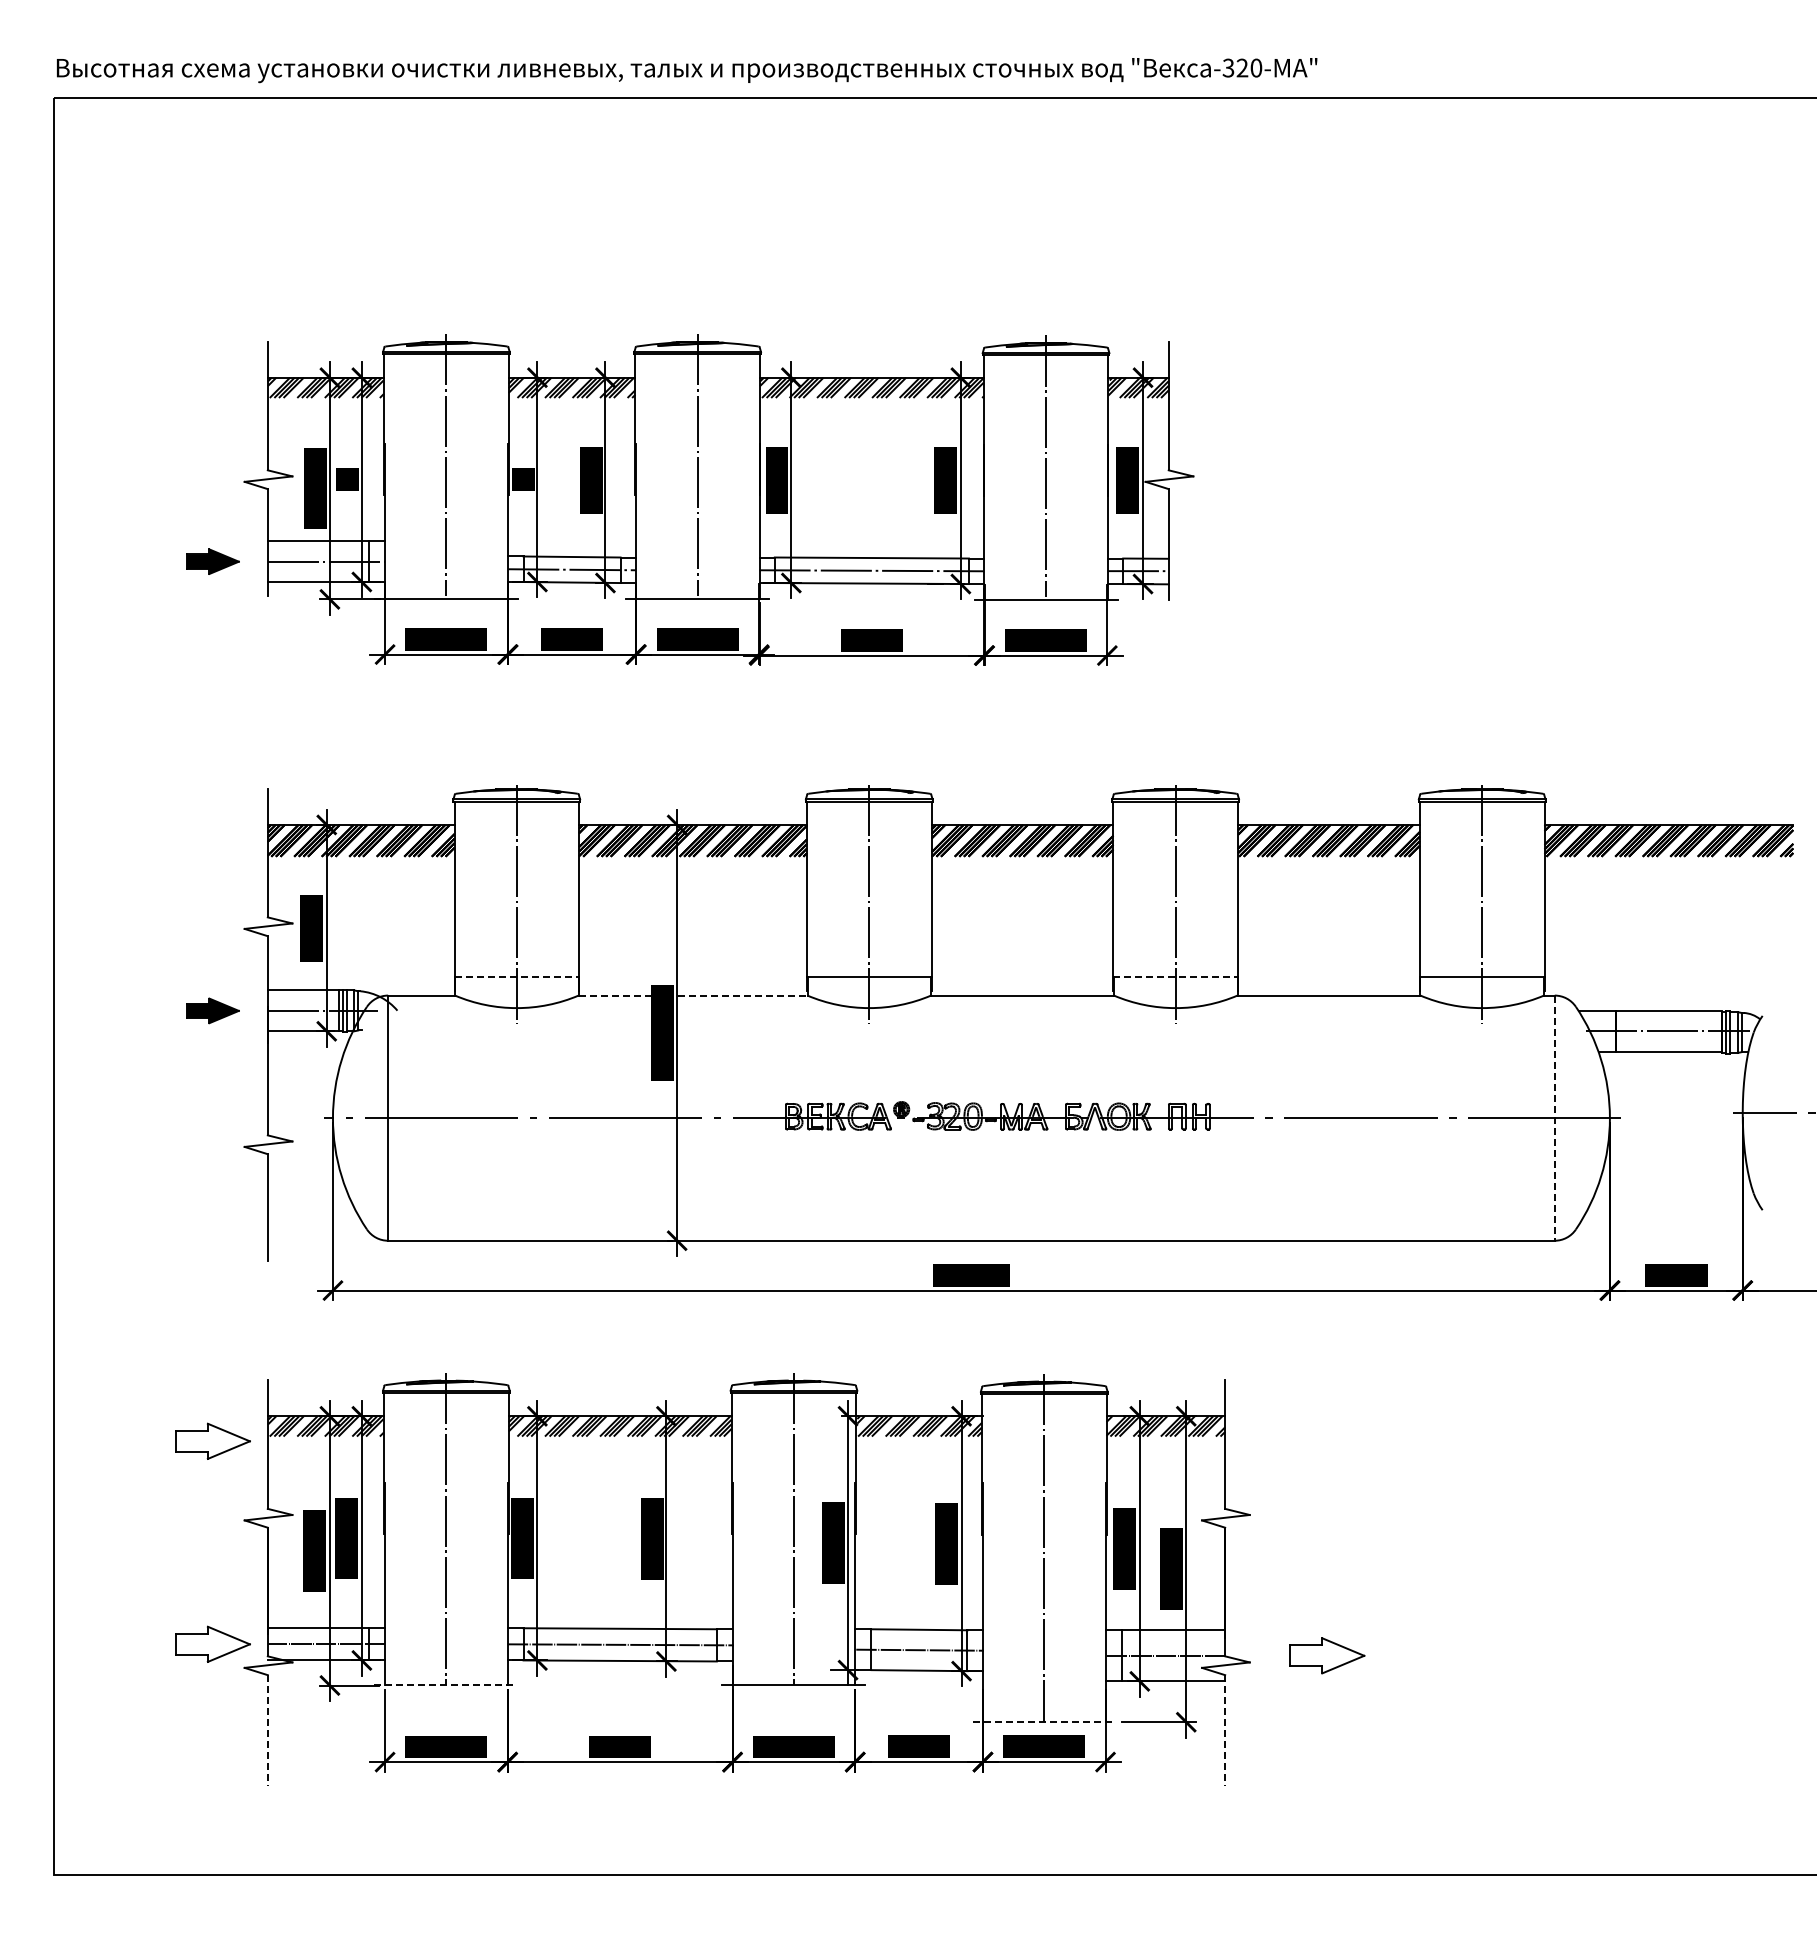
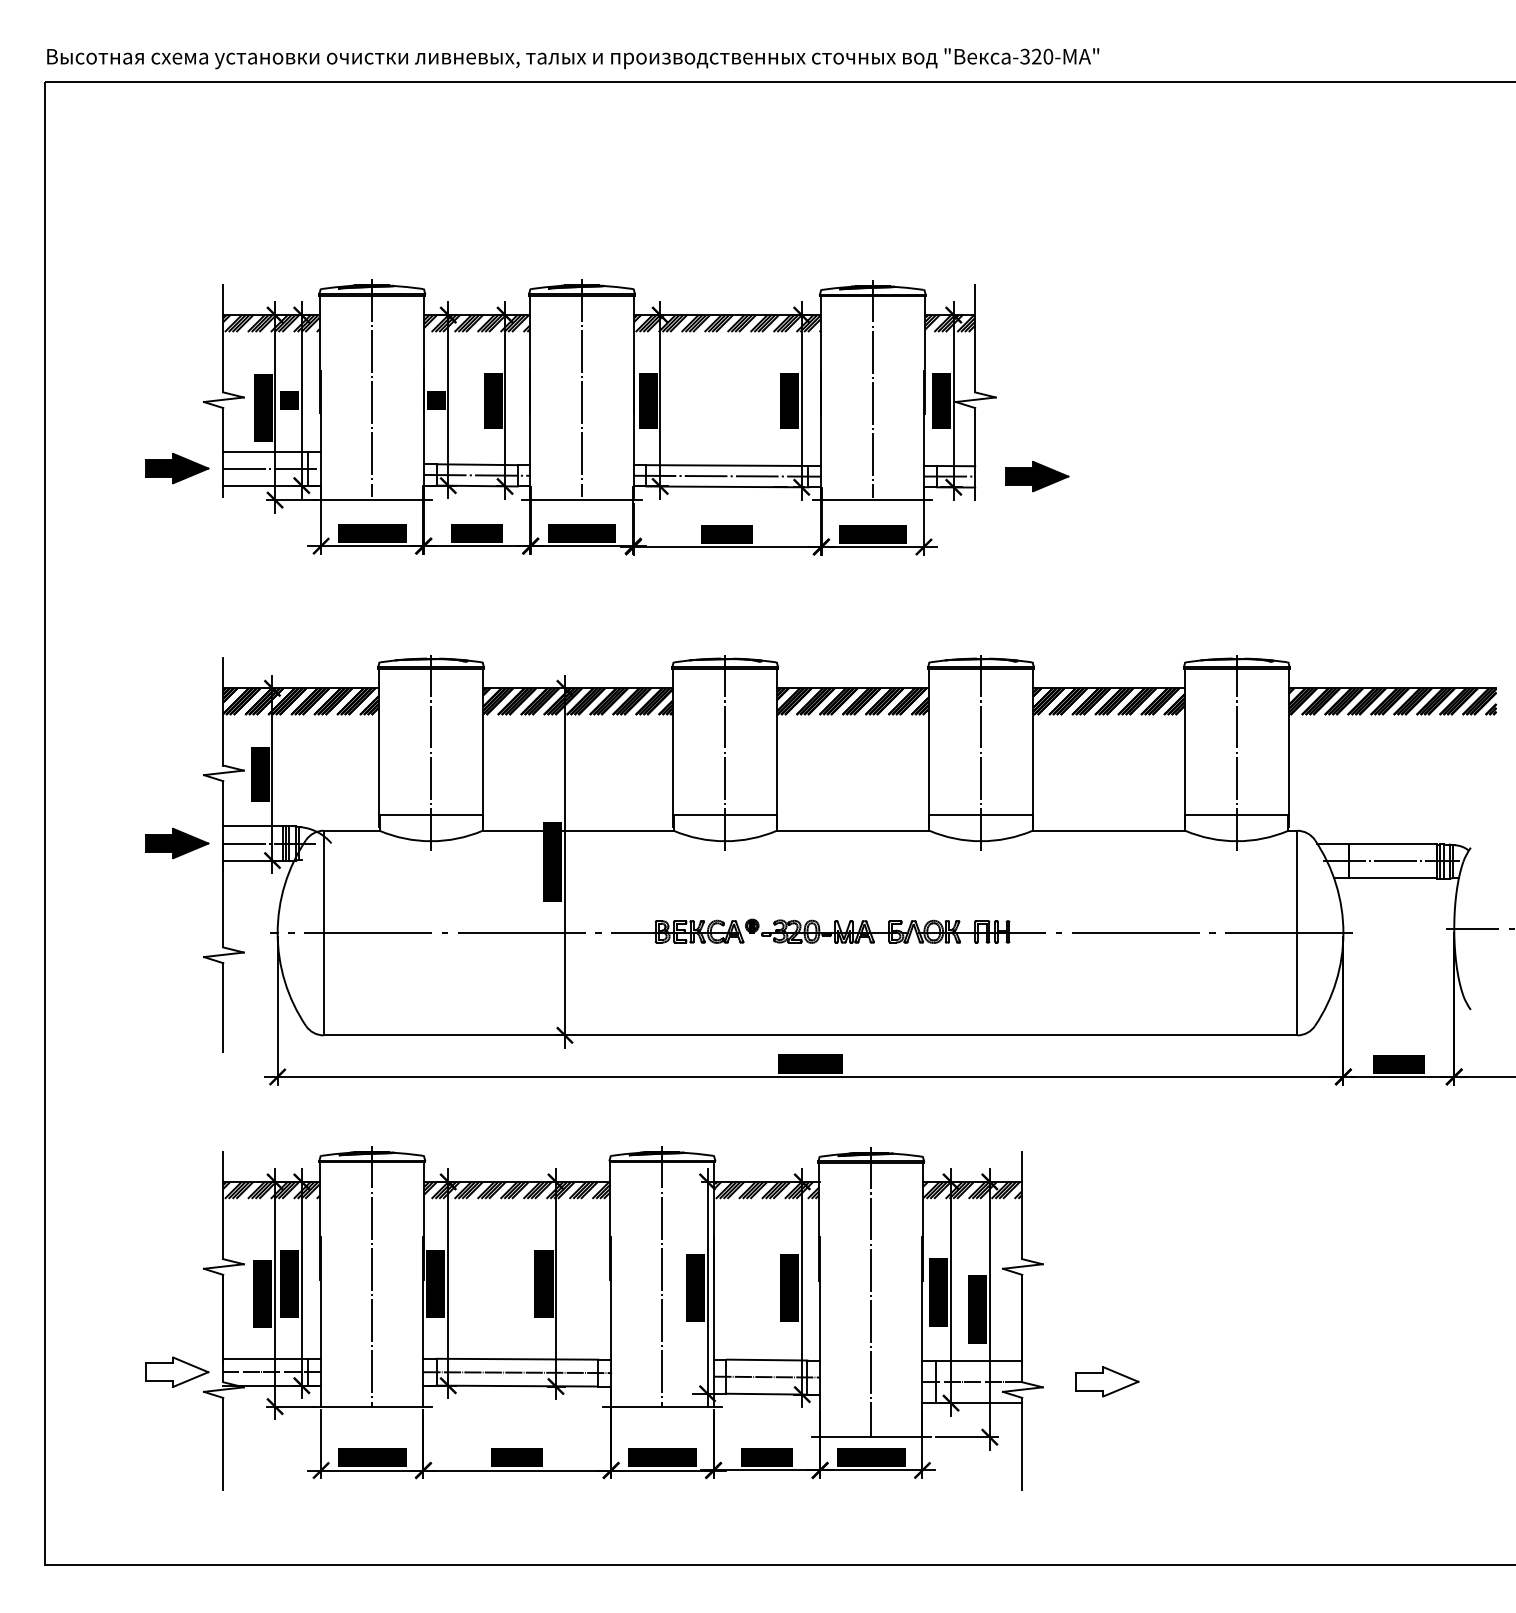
part: (212, 561) -> (177, 468), size x1.43
part: (1243, 570) -> (1037, 475), added
line: (517, 976) -> (431, 814), dashed -> solid
line: (1176, 976) -> (981, 814), dashed -> solid
line: (693, 995) -> (578, 830), dashed -> solid
part: (212, 1010) -> (177, 843), size x1.43
line: (1554, 1118) -> (1297, 933), dashed -> solid
part: (212, 1440) -> (177, 1202), removed
line: (445, 1685) -> (371, 1406), dashed -> solid
line: (1044, 1722) -> (871, 1437), dashed -> solid
line: (267, 1730) -> (223, 1444), dashed -> solid
line: (1225, 1730) -> (1022, 1444), dashed -> solid

